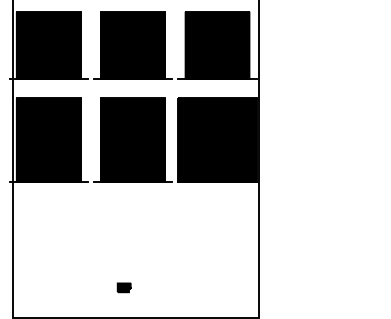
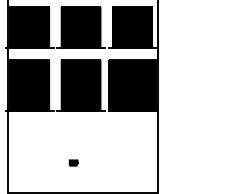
part: (123, 286) -> (73, 162), moved

